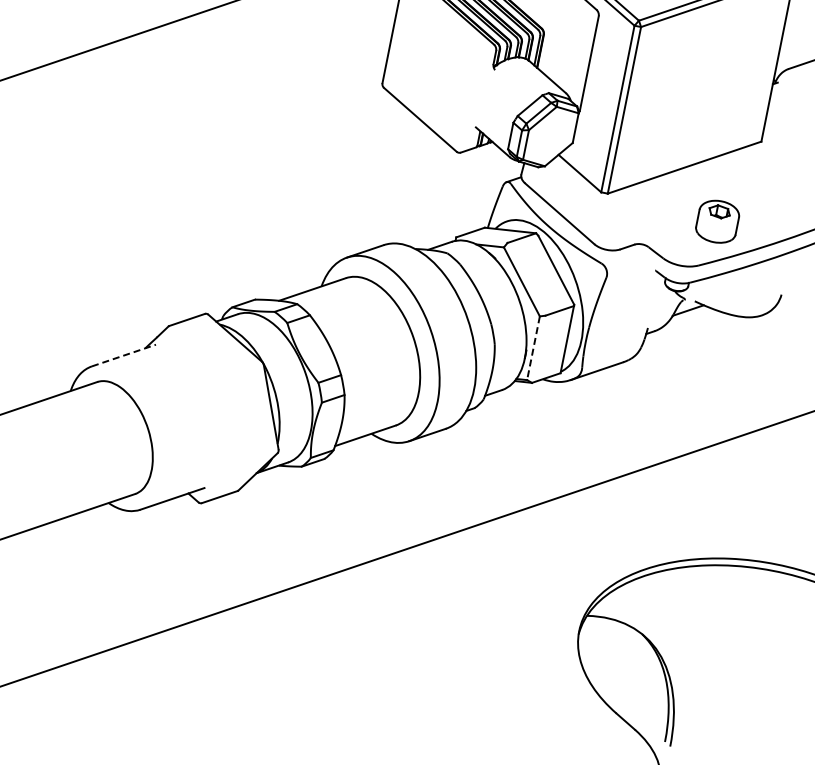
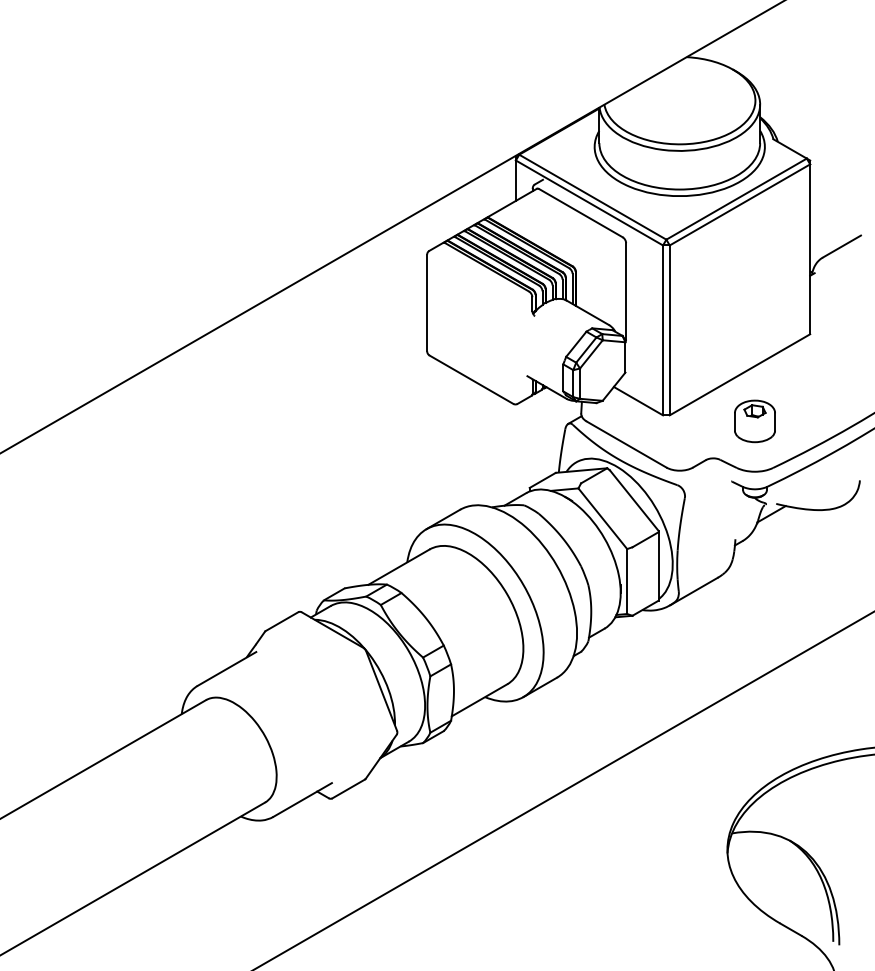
part: (717, 221) -> (754, 421), moved
line: (533, 349) -> (627, 582), dashed -> solid
line: (124, 355) -> (227, 668), dashed -> solid

